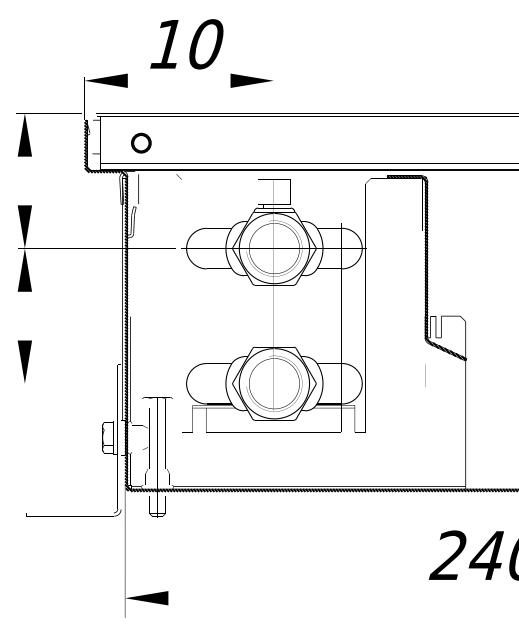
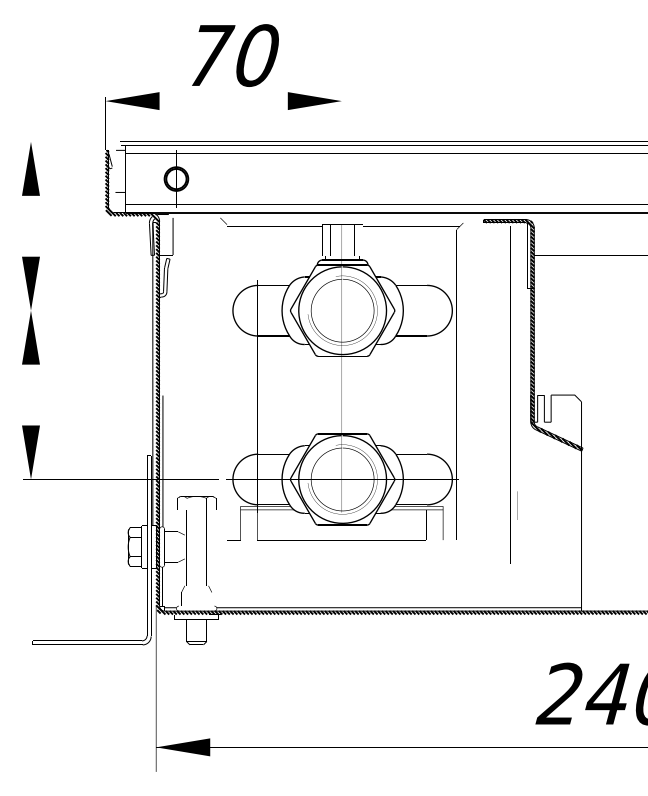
text: (169, 44) -> (211, 55), 10 -> 70
line: (425, 375) -> (517, 505), moved

